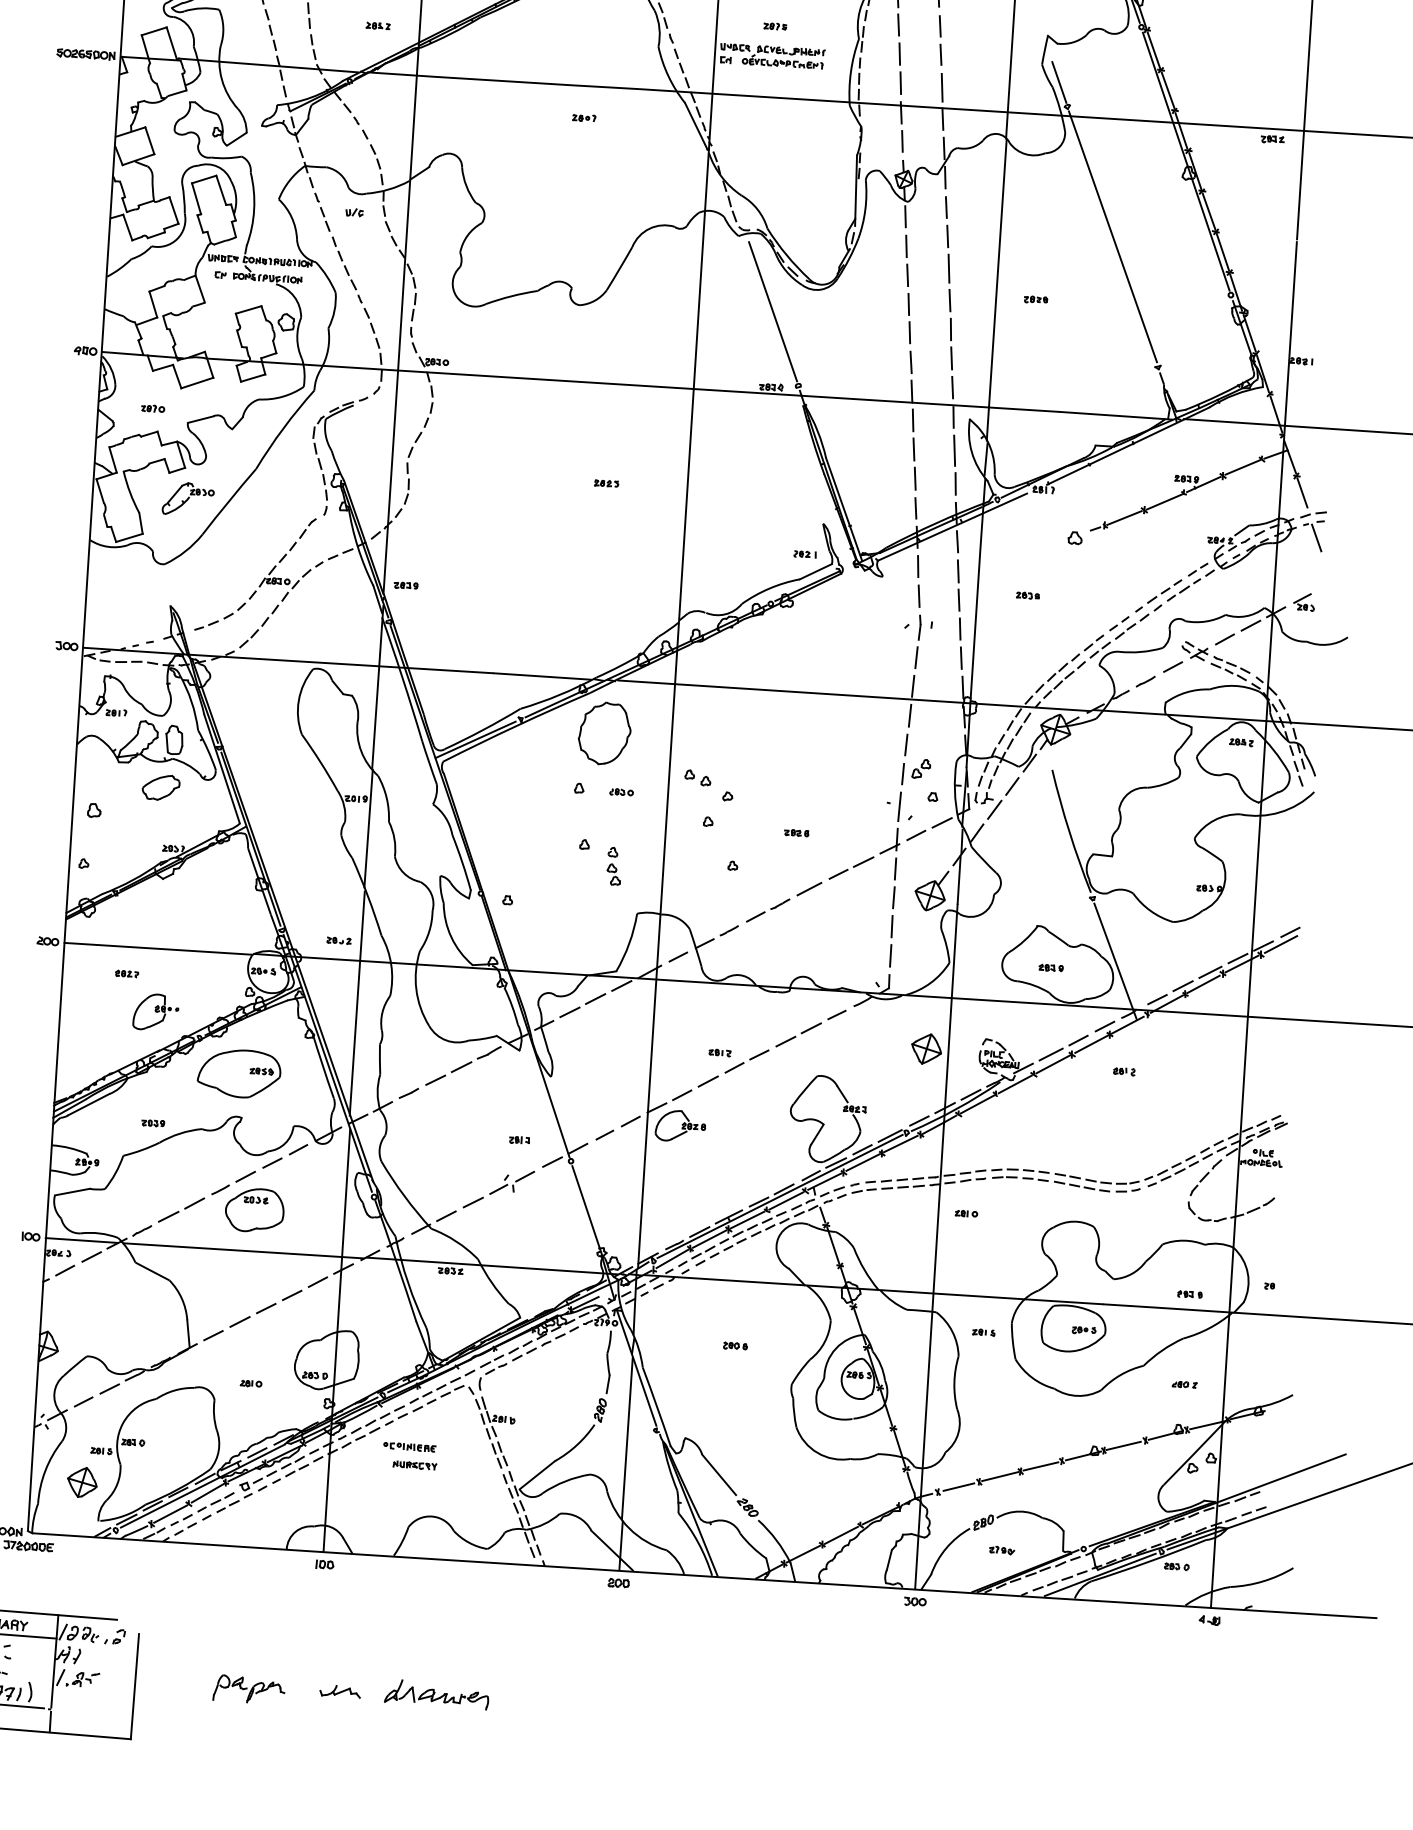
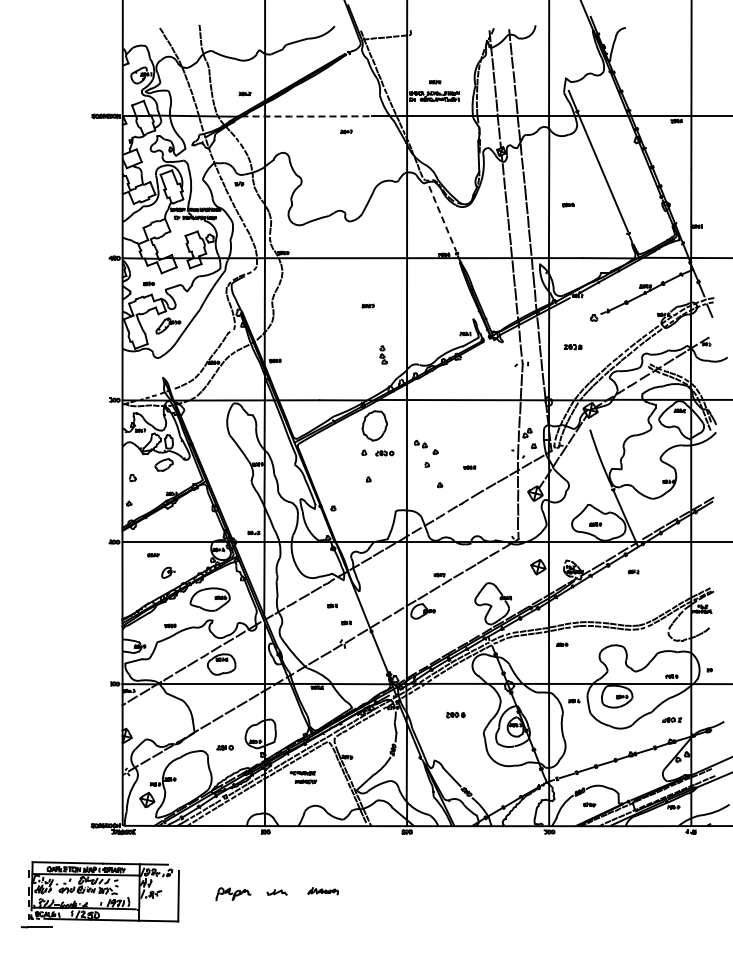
arc: (503, 81) -> (306, 116), solid -> dashed
line: (772, 313) -> (442, 219), solid -> dashed
part: (1028, 594) -> (573, 346), size x1.6
part: (621, 792) -> (384, 453), size x1.6
part: (614, 865) -> (383, 354), moved
part: (156, 1011) -> (168, 572), size x0.6
part: (493, 1101) -> (332, 605), added
part: (734, 1344) -> (455, 714), size x1.6
part: (249, 1383) -> (224, 747), size x1.6
part: (1183, 1383) -> (671, 719), size x1.6
part: (435, 1693) -> (322, 890), size x0.6

